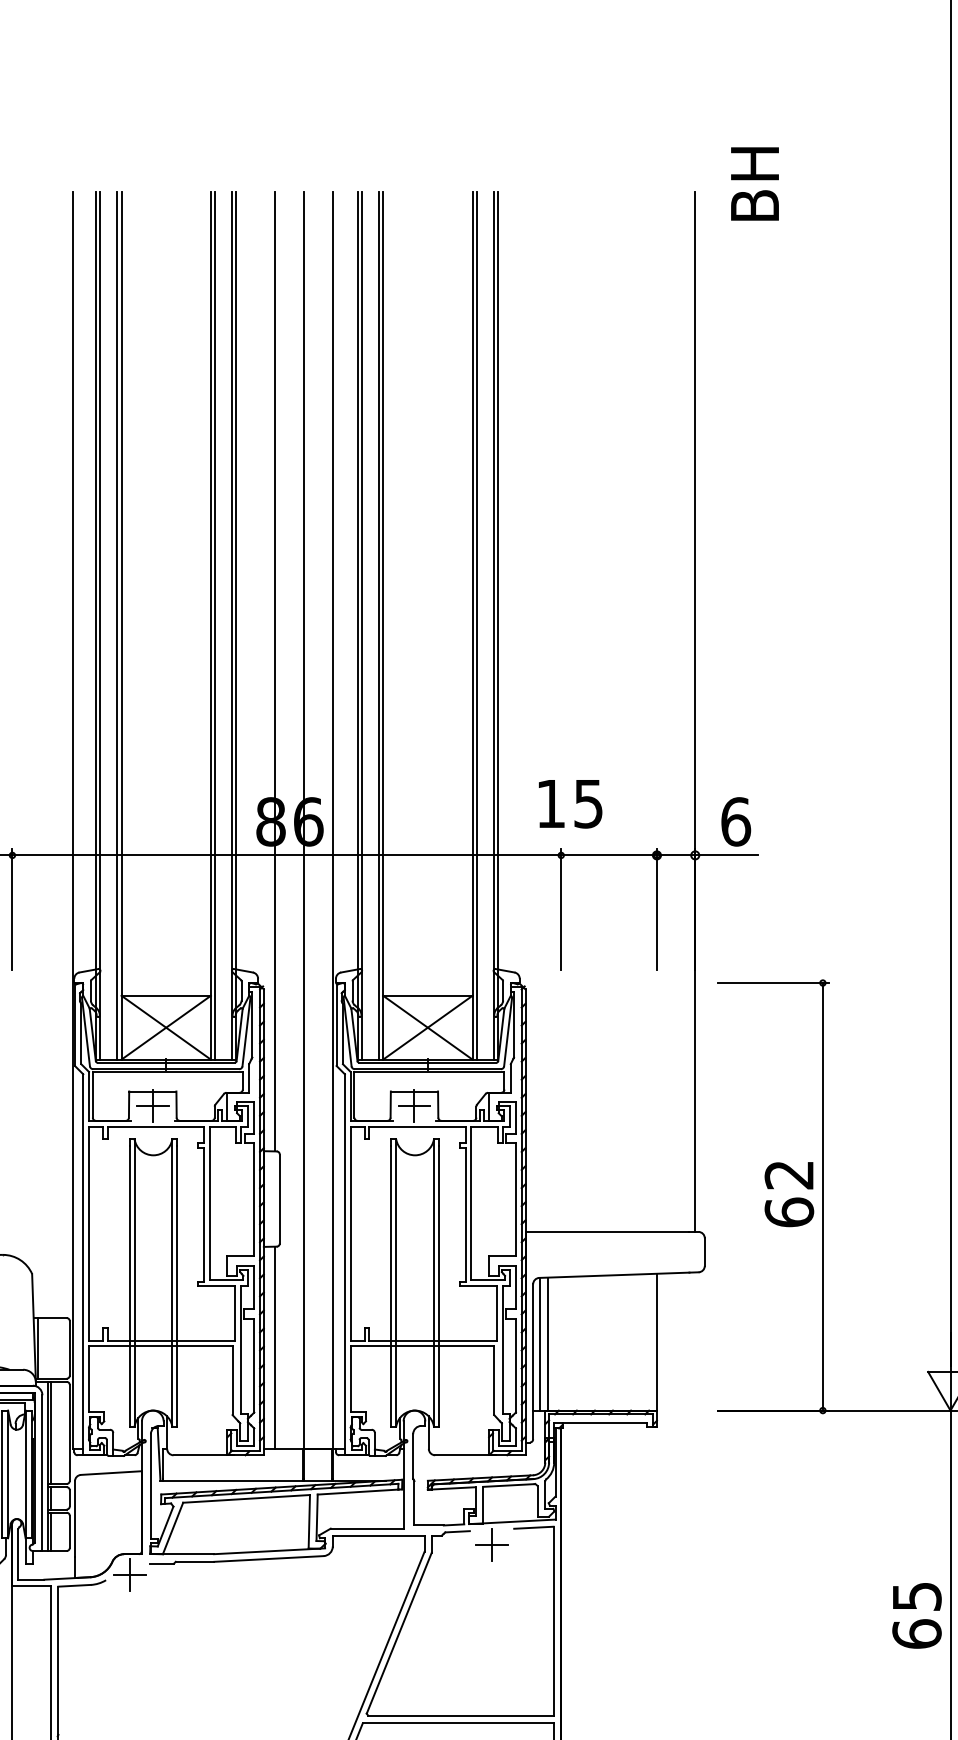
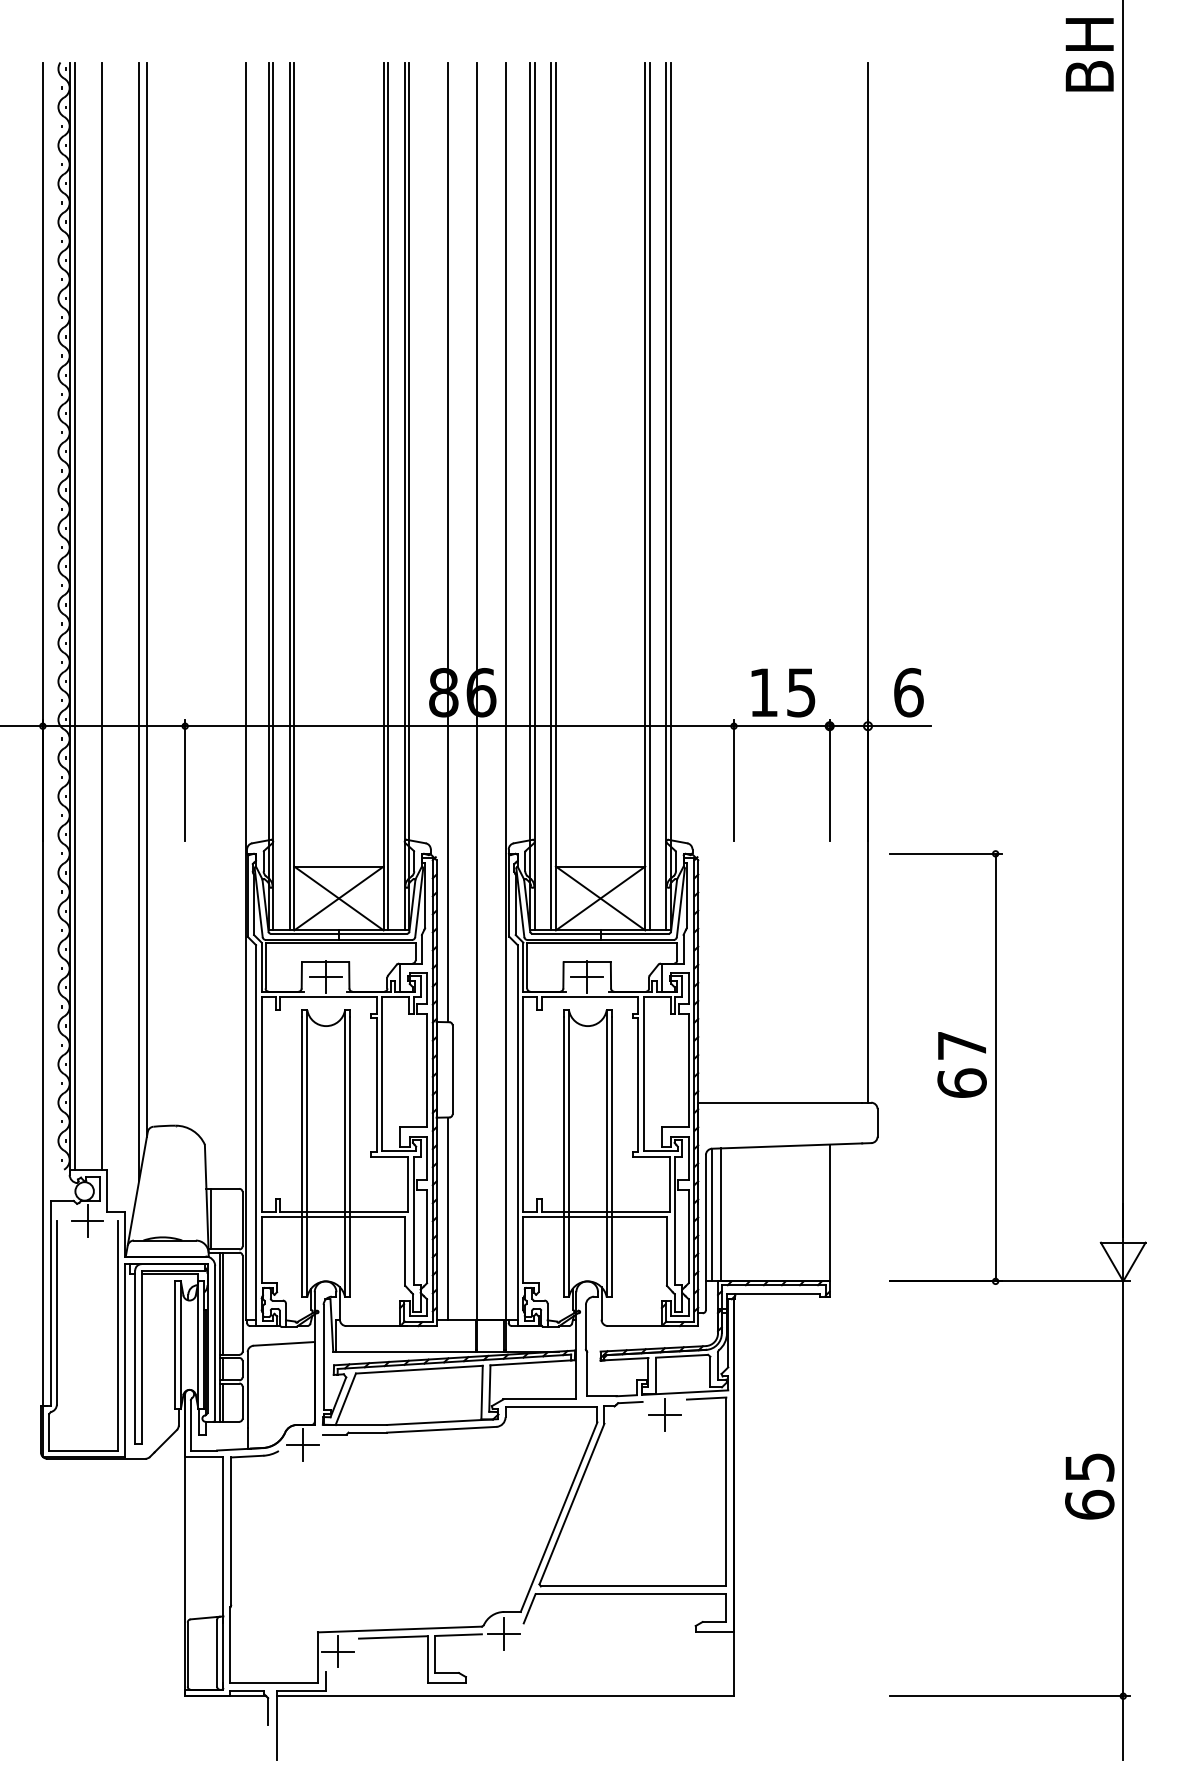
text: (754, 183) -> (1089, 54), moved
text: (570, 803) -> (783, 692), moved
text: (788, 1175) -> (961, 1046), 62 -> 67

